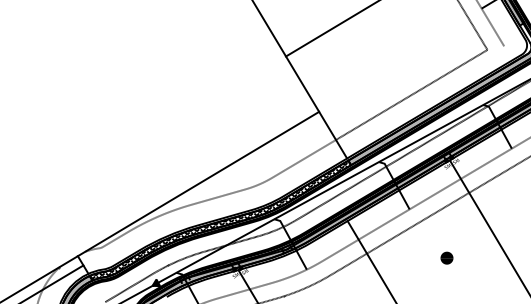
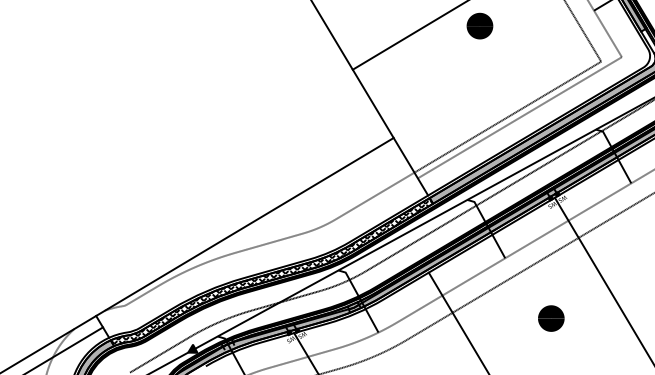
part: (388, 20) -> (479, 25), added
line: (421, 95) -> (519, 117), added
part: (446, 257) -> (550, 317), size x1.67

